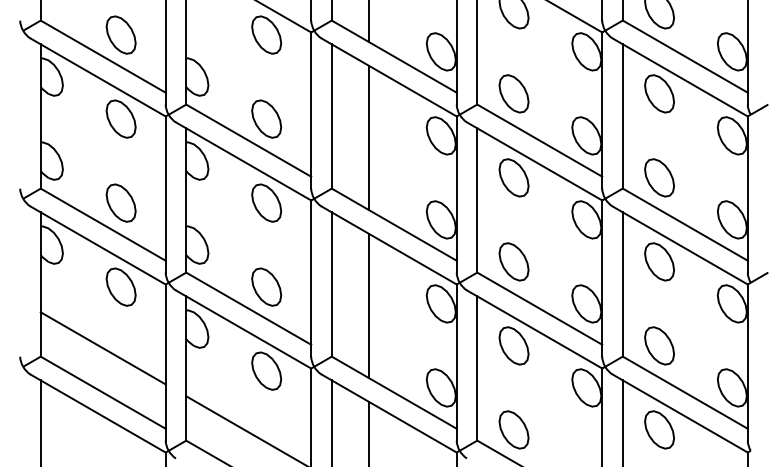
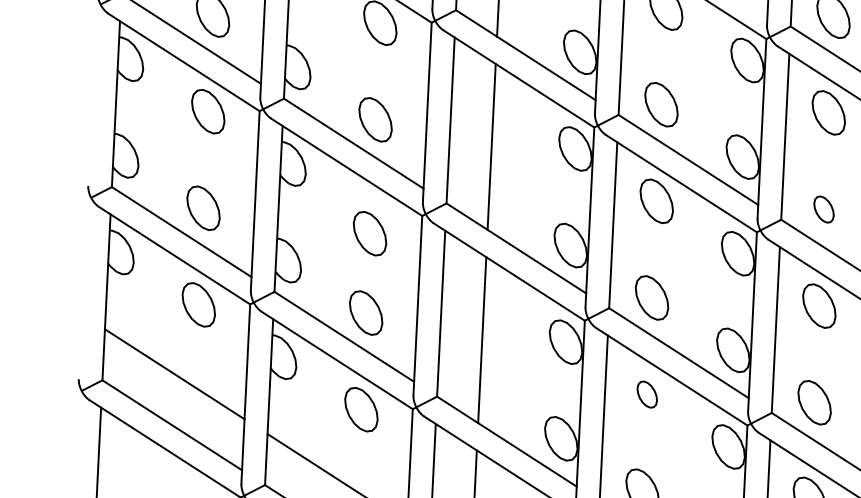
part: (659, 177) -> (824, 209), size x0.6
part: (266, 202) -> (369, 232), moved
part: (513, 345) -> (646, 394), size x0.6

